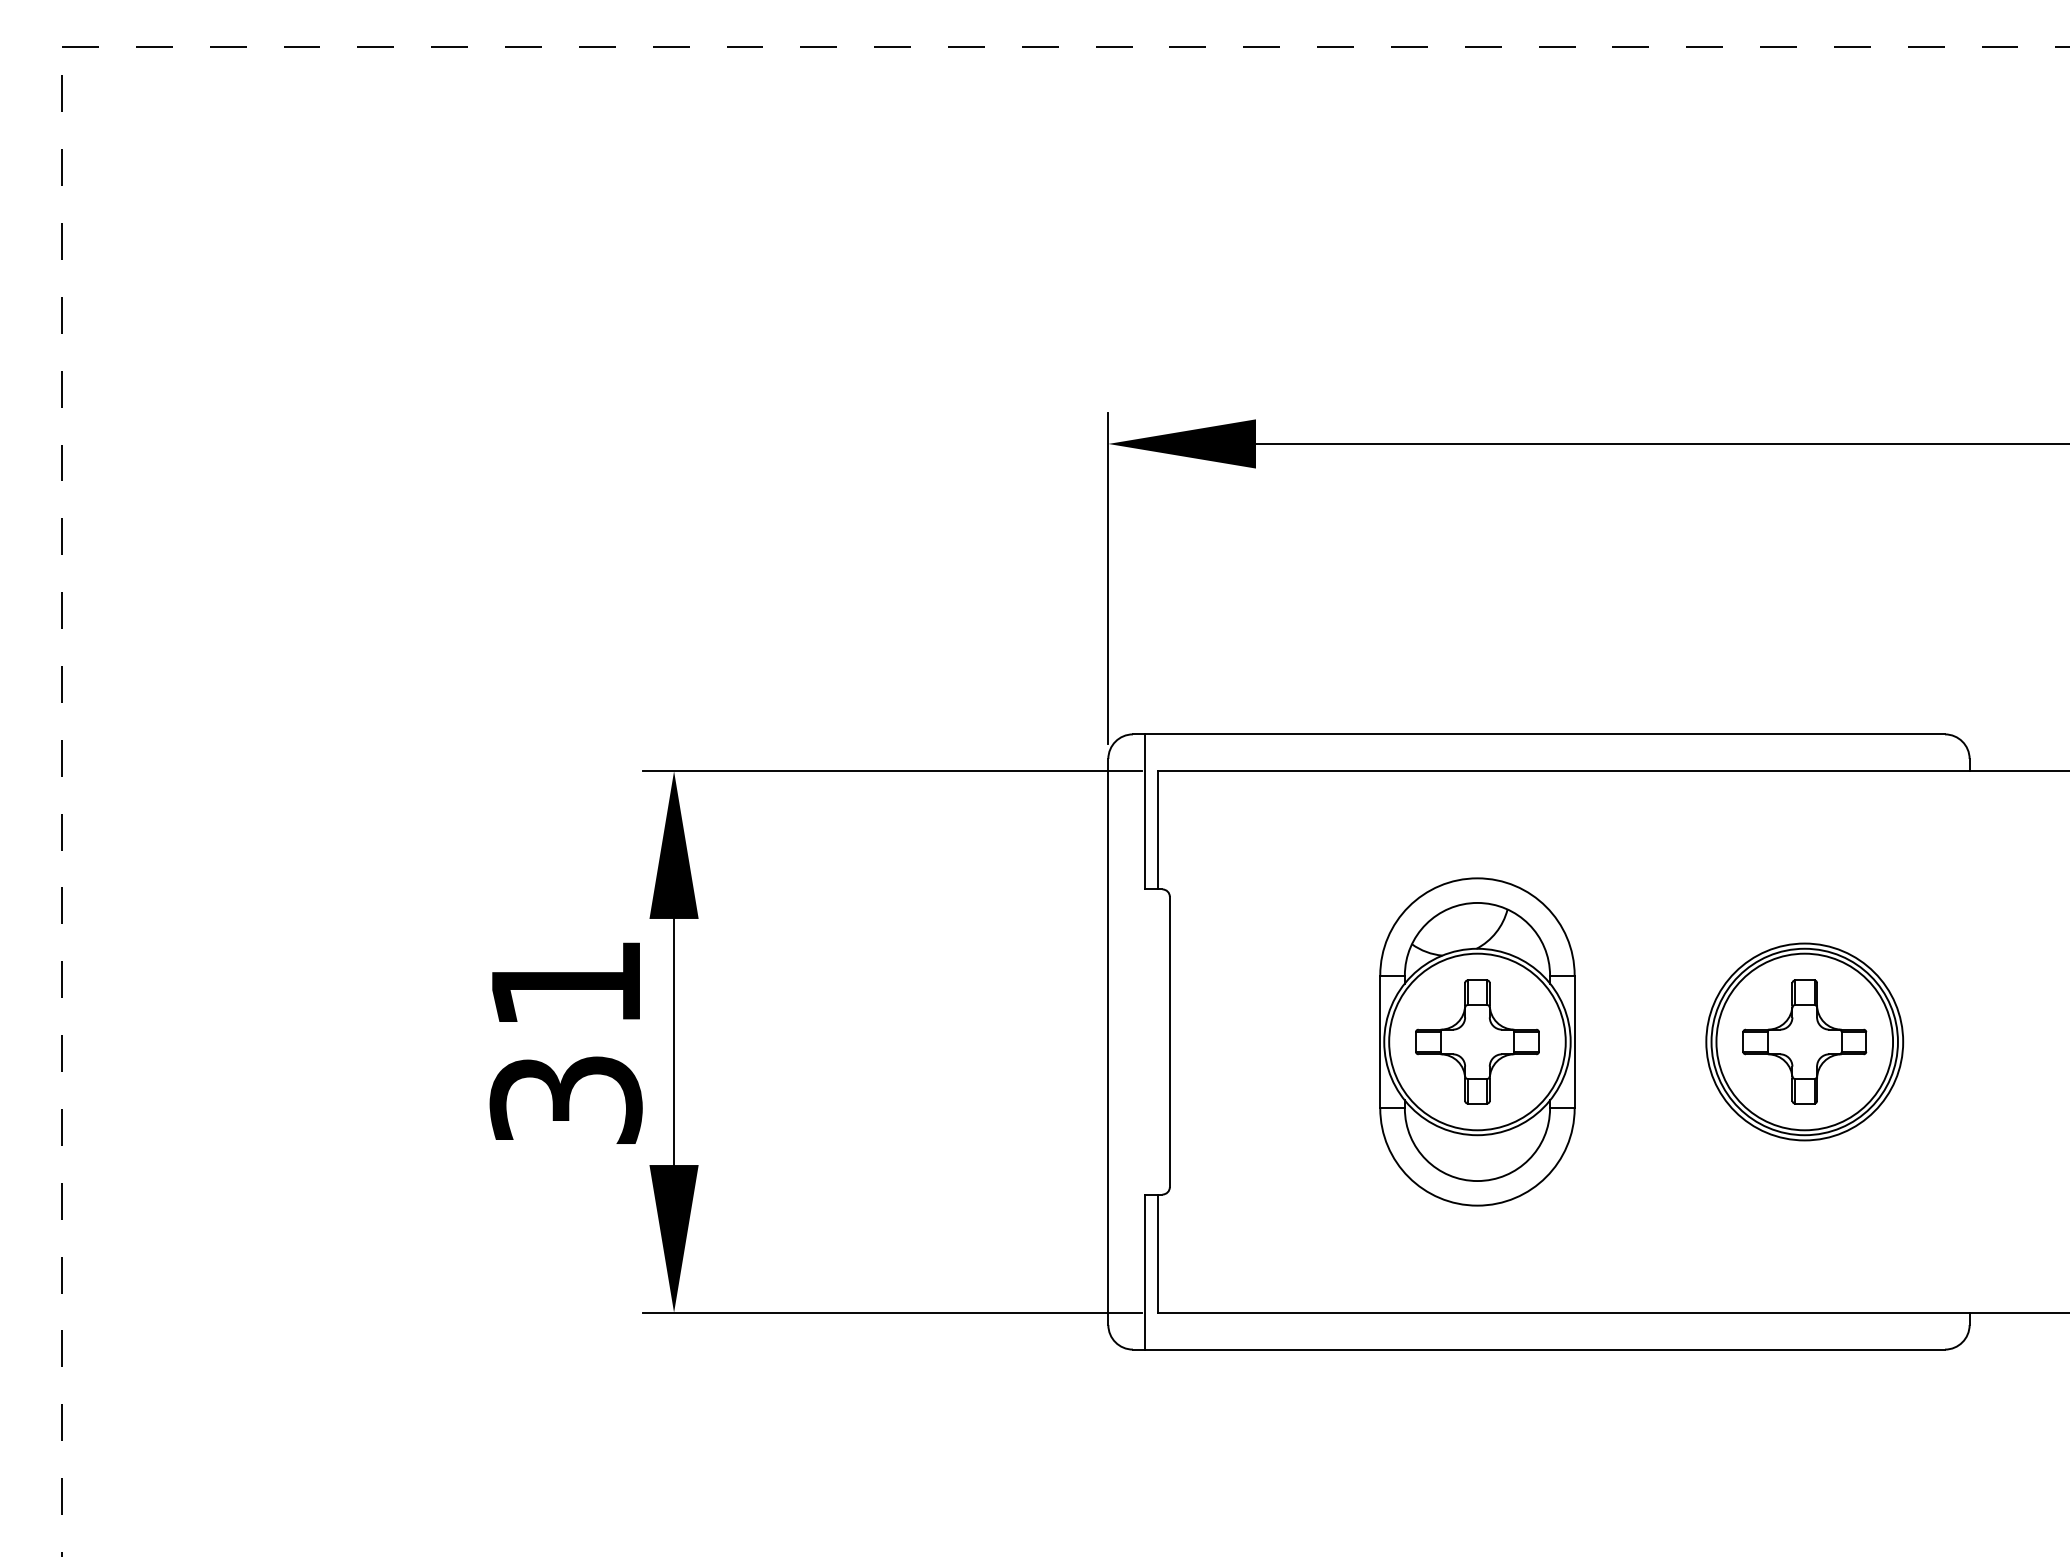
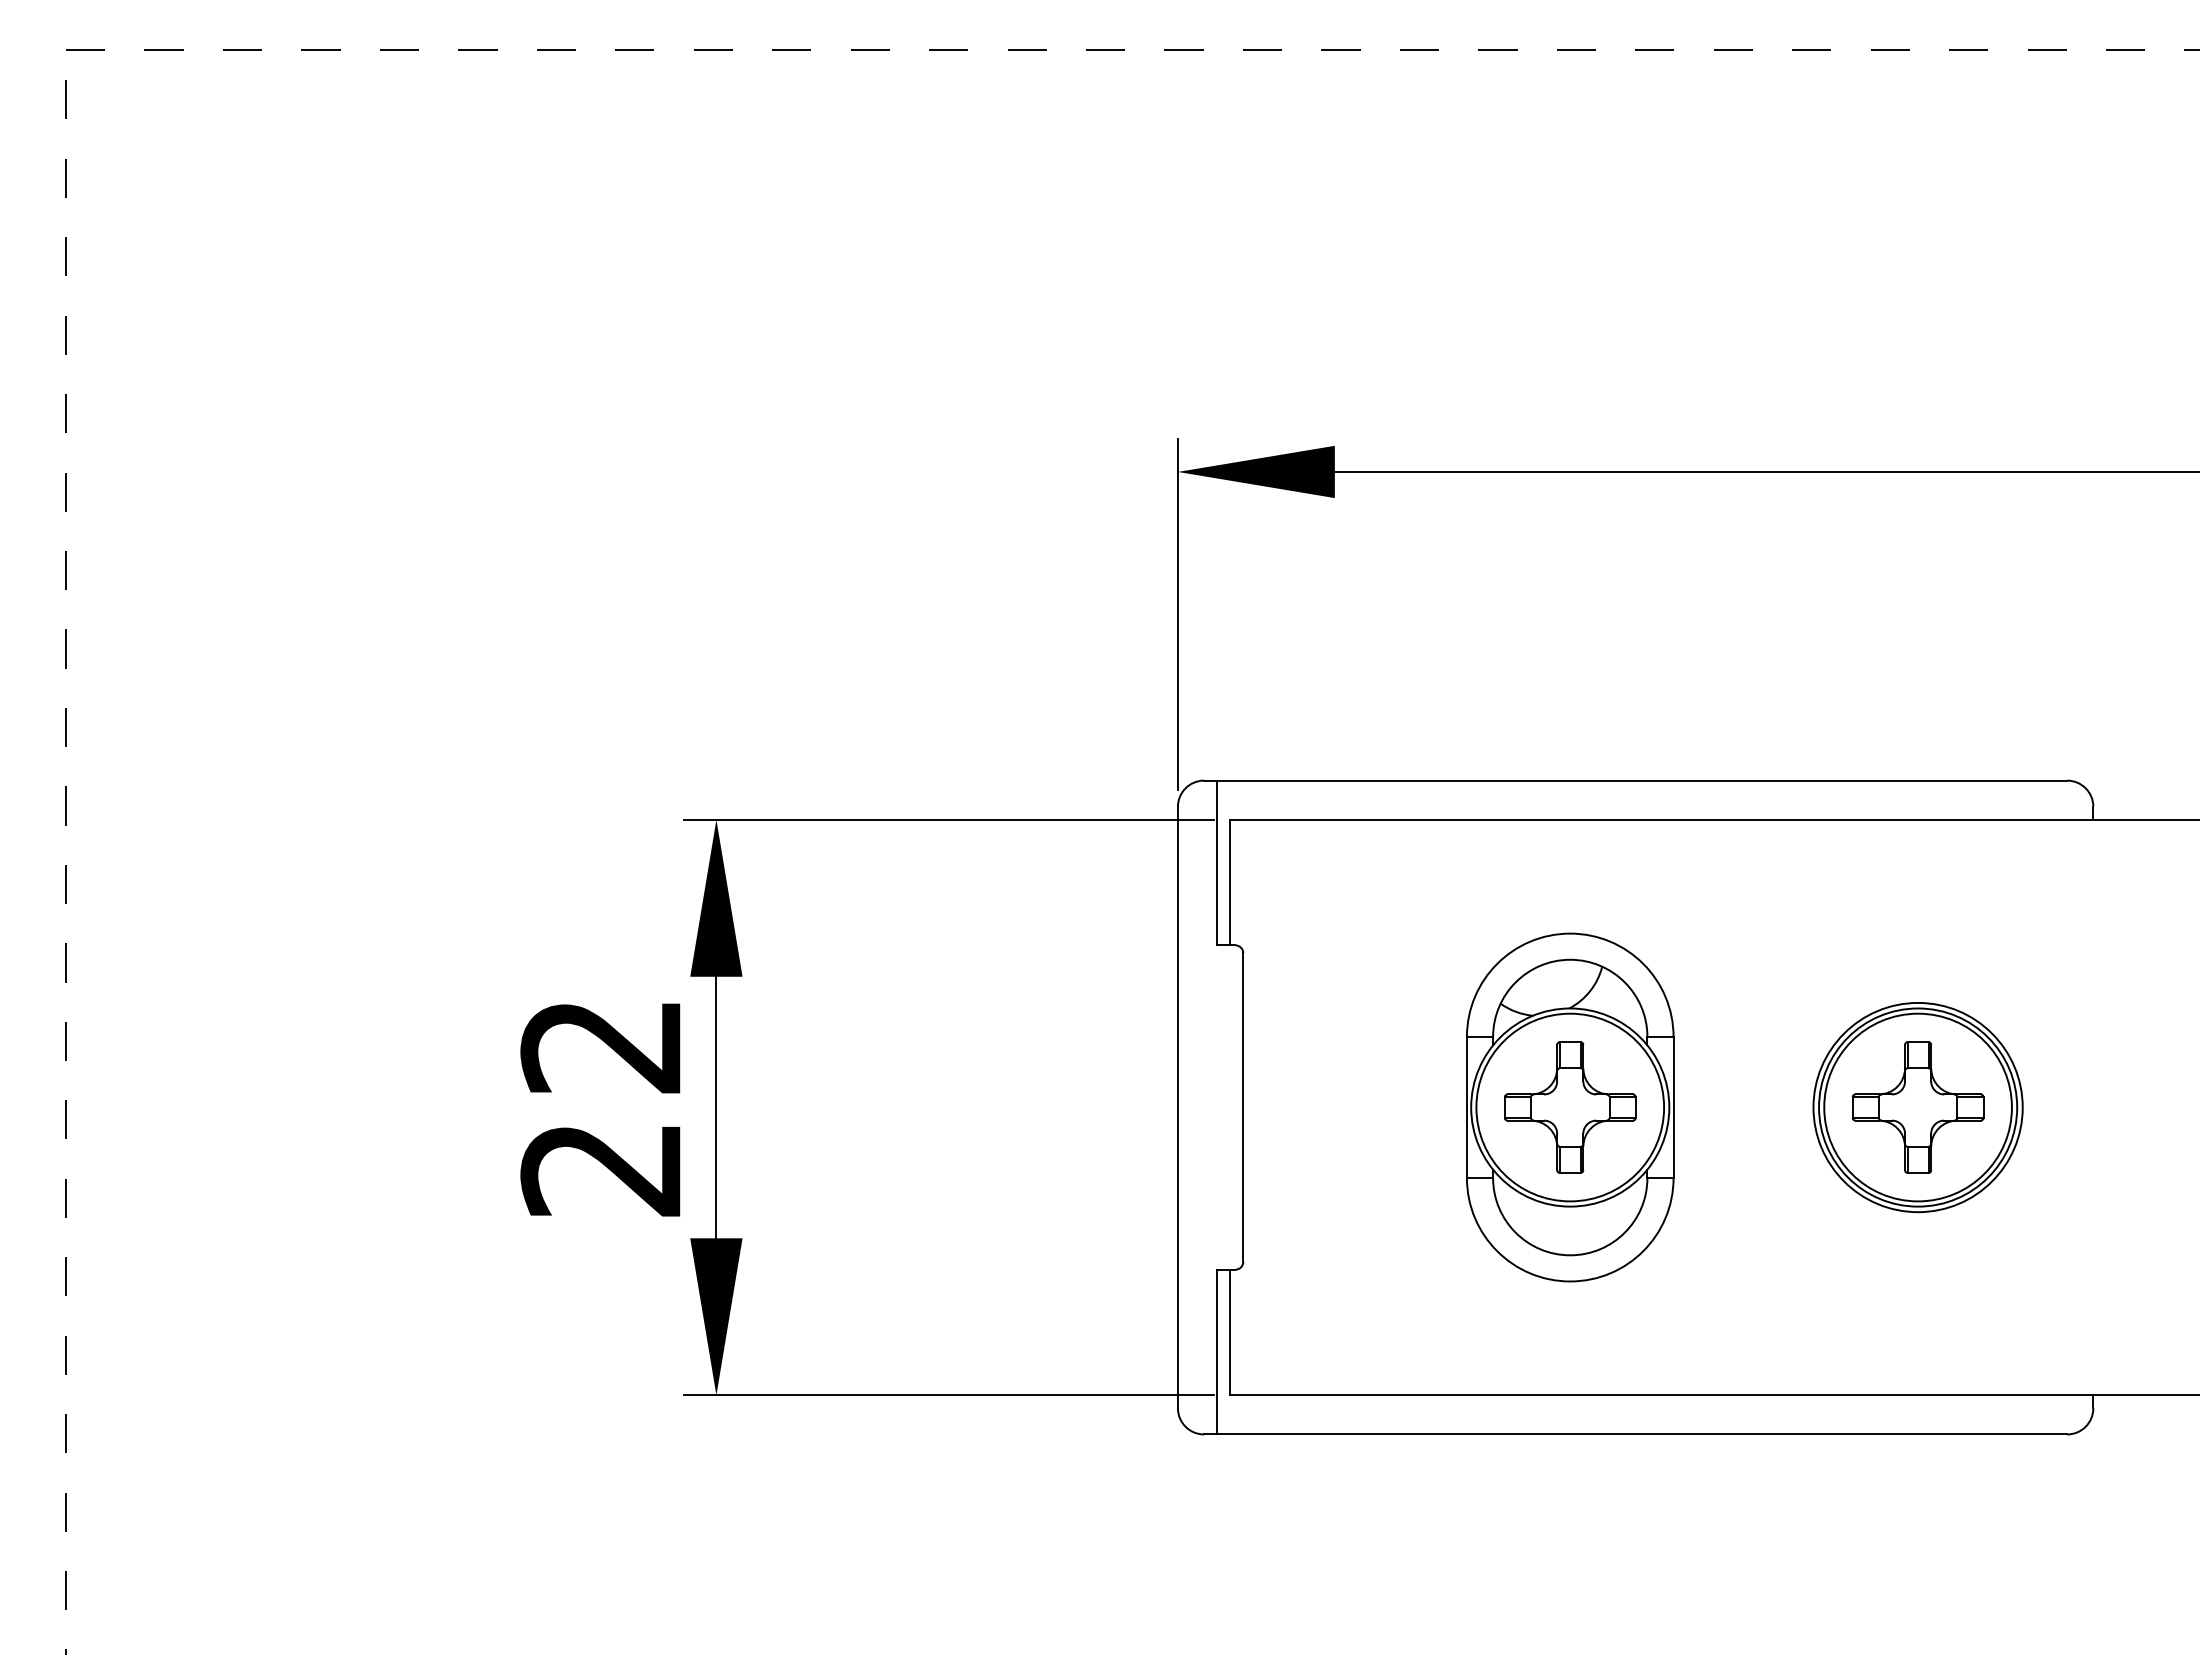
text: (565, 1043) -> (601, 1109), 31 -> 22

